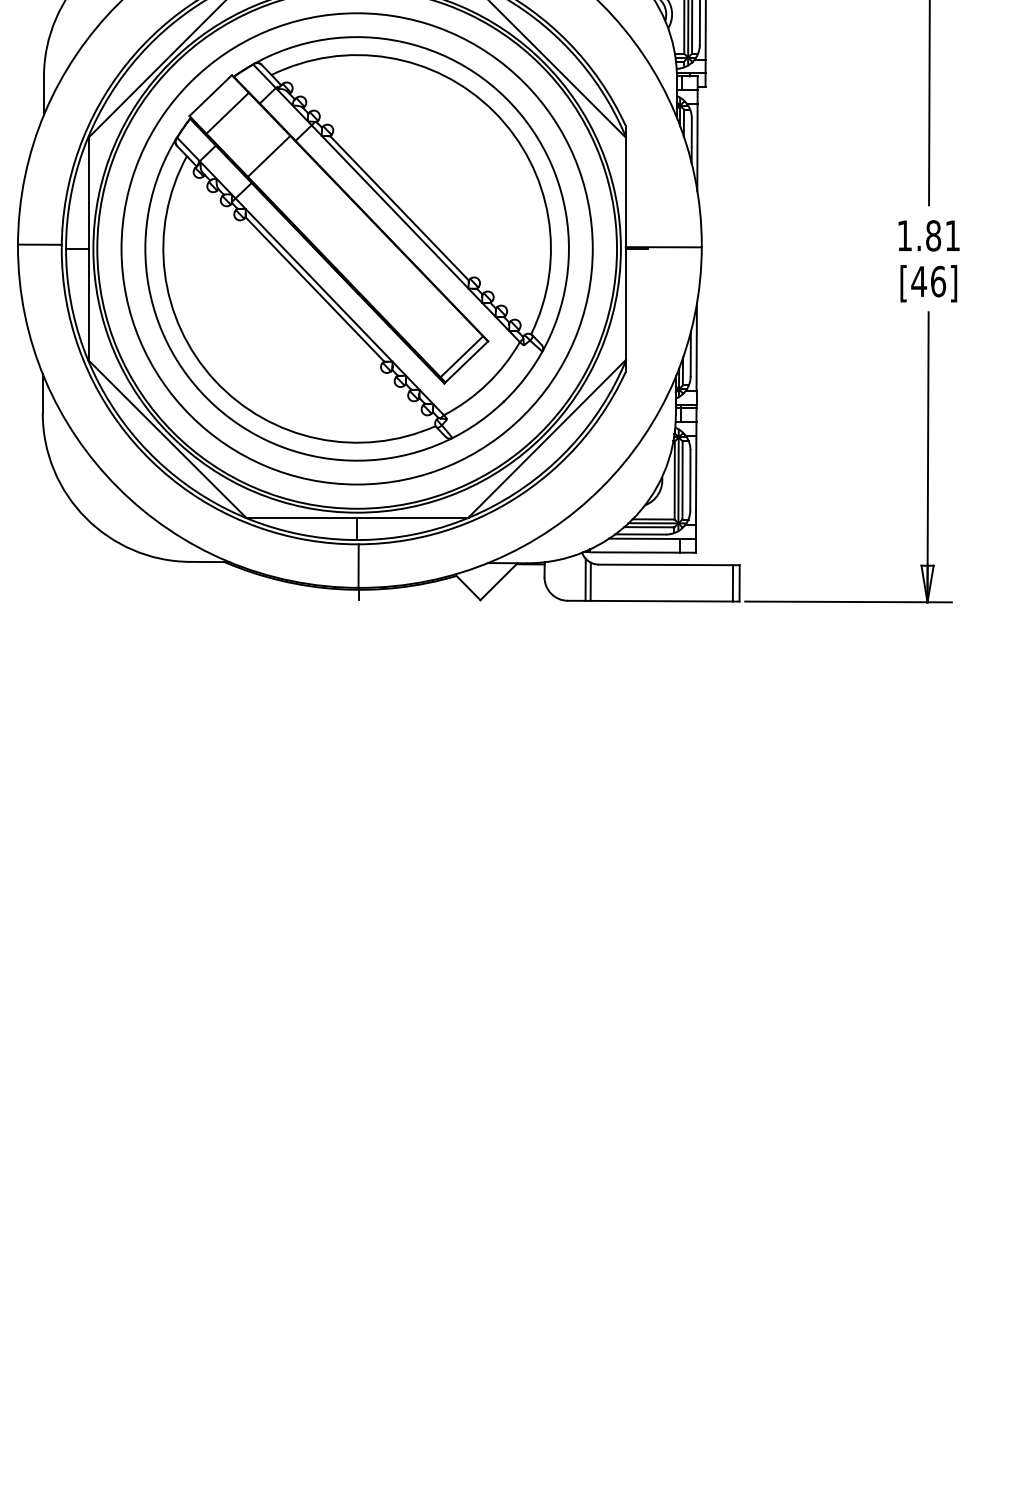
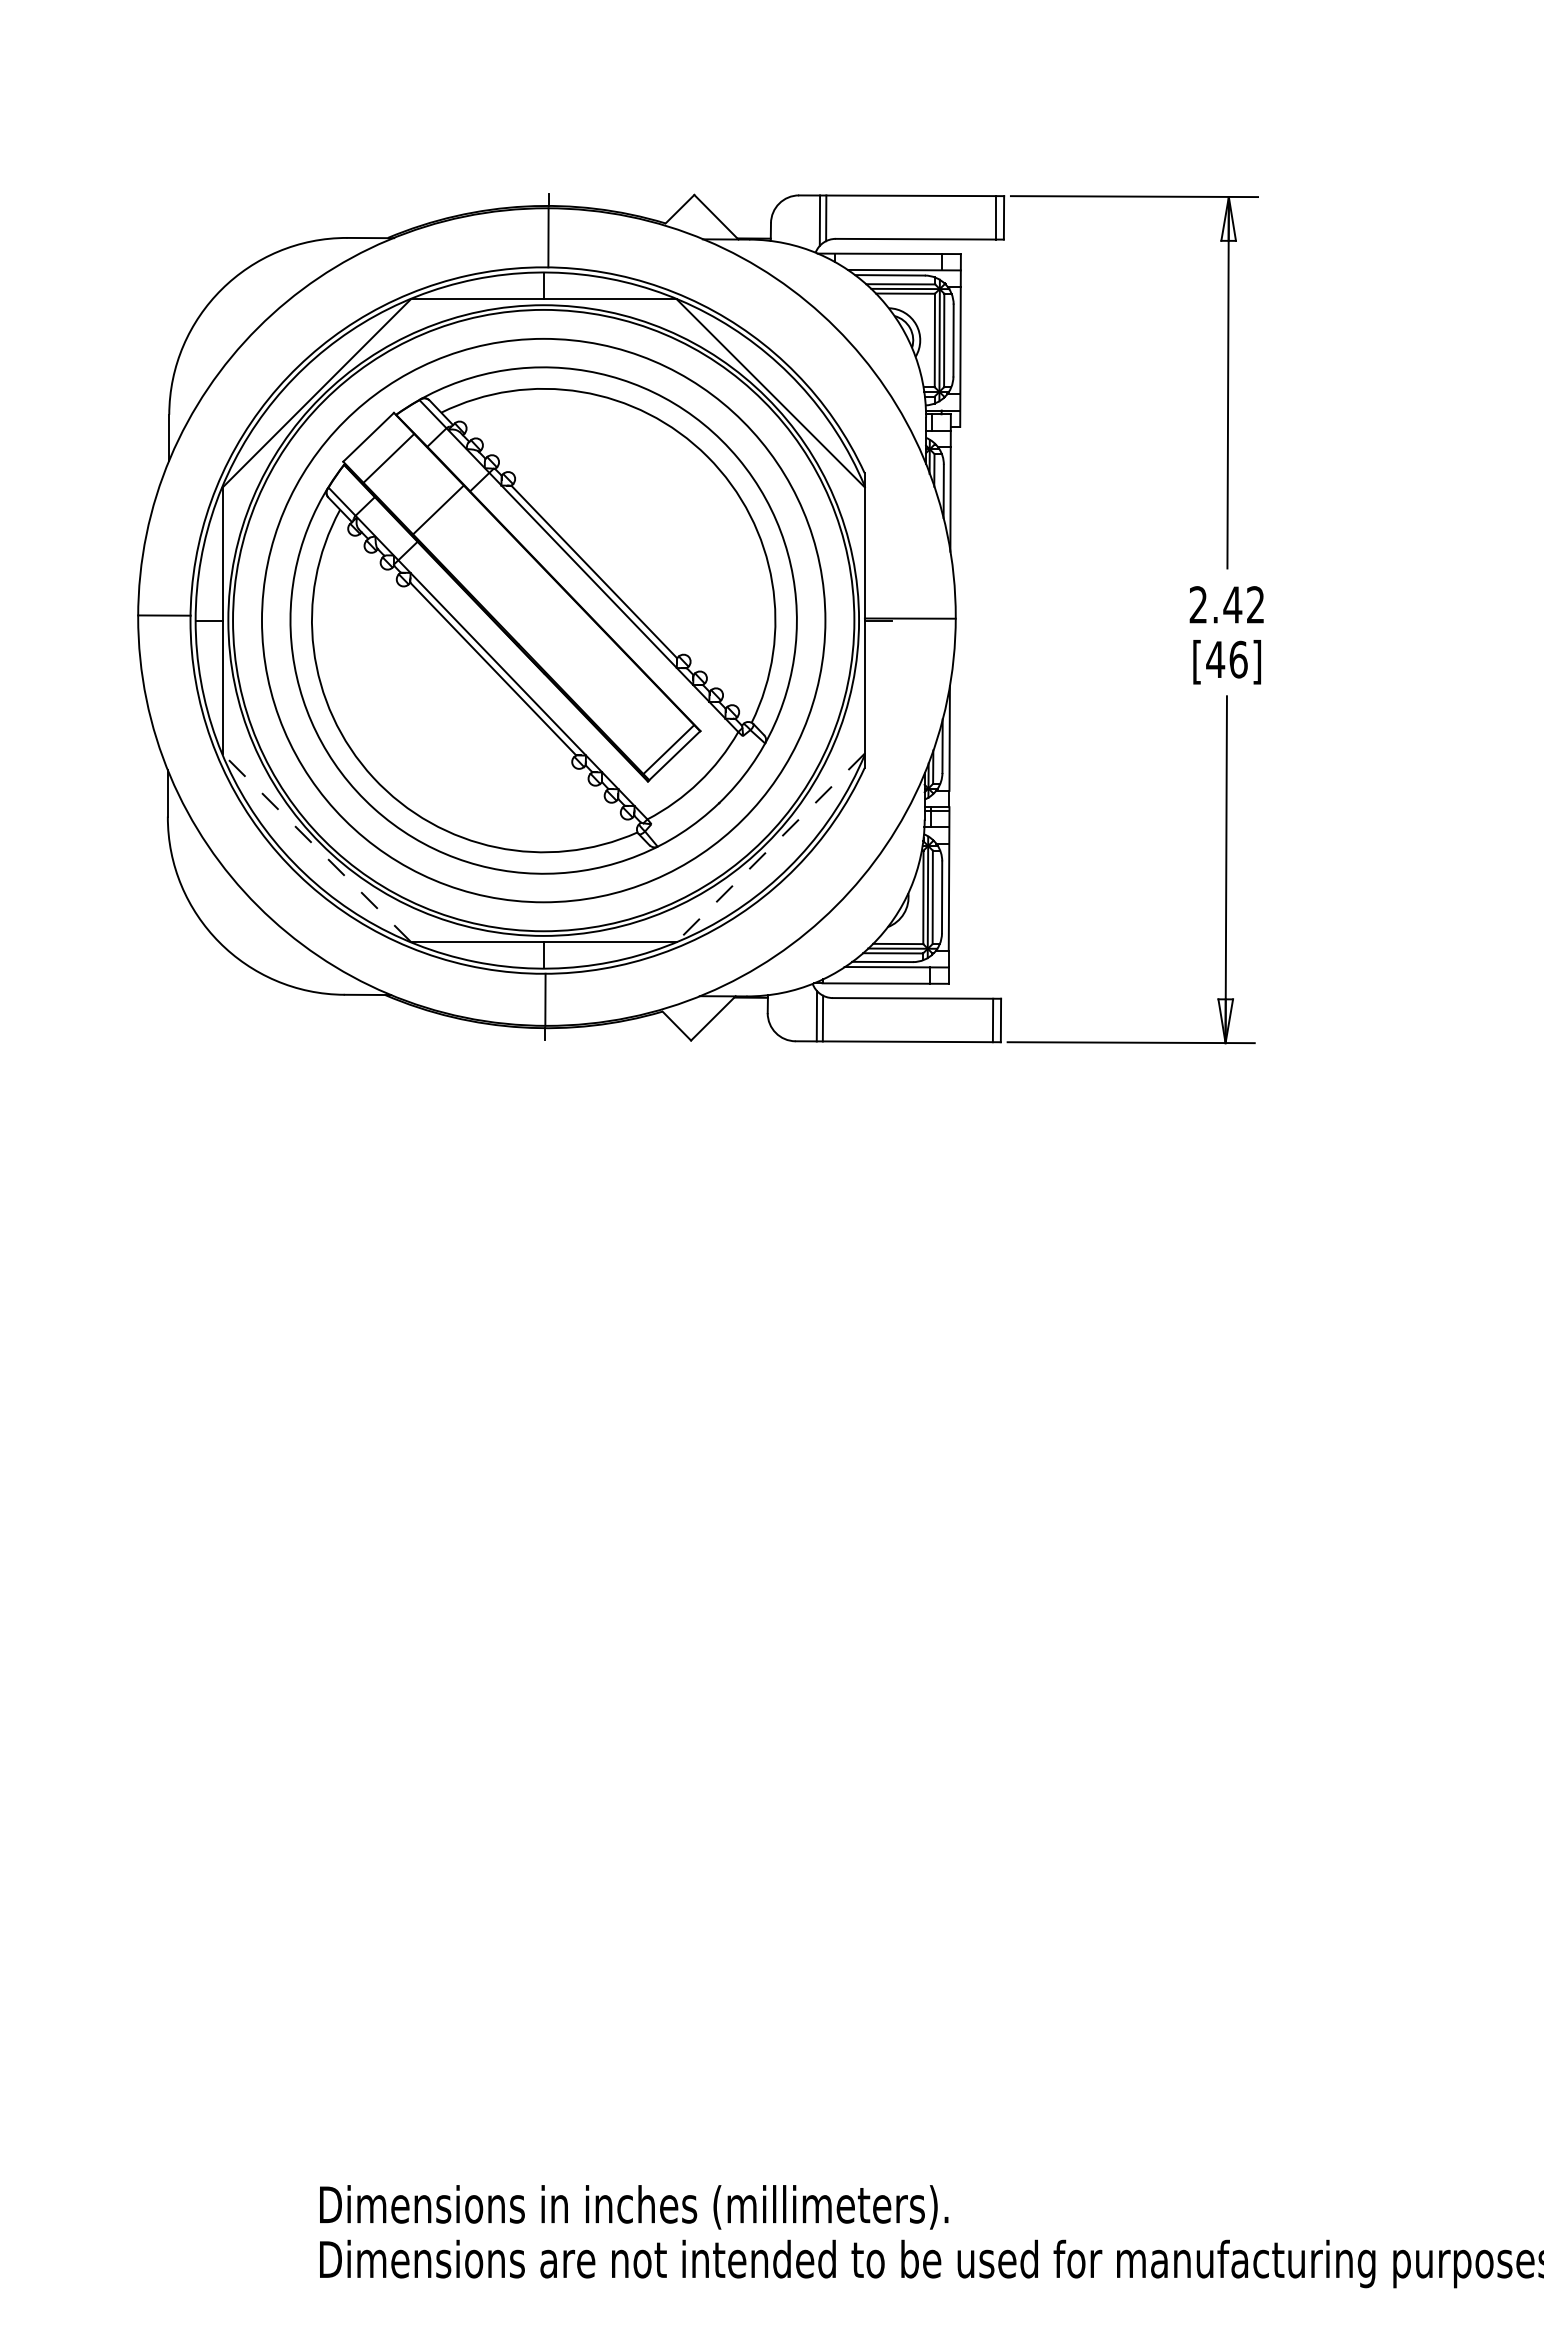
text: (928, 235) -> (1226, 604), 1.81 -> 2.42
line: (167, 438) -> (316, 847), solid -> dashed
line: (546, 438) -> (770, 847), solid -> dashed

